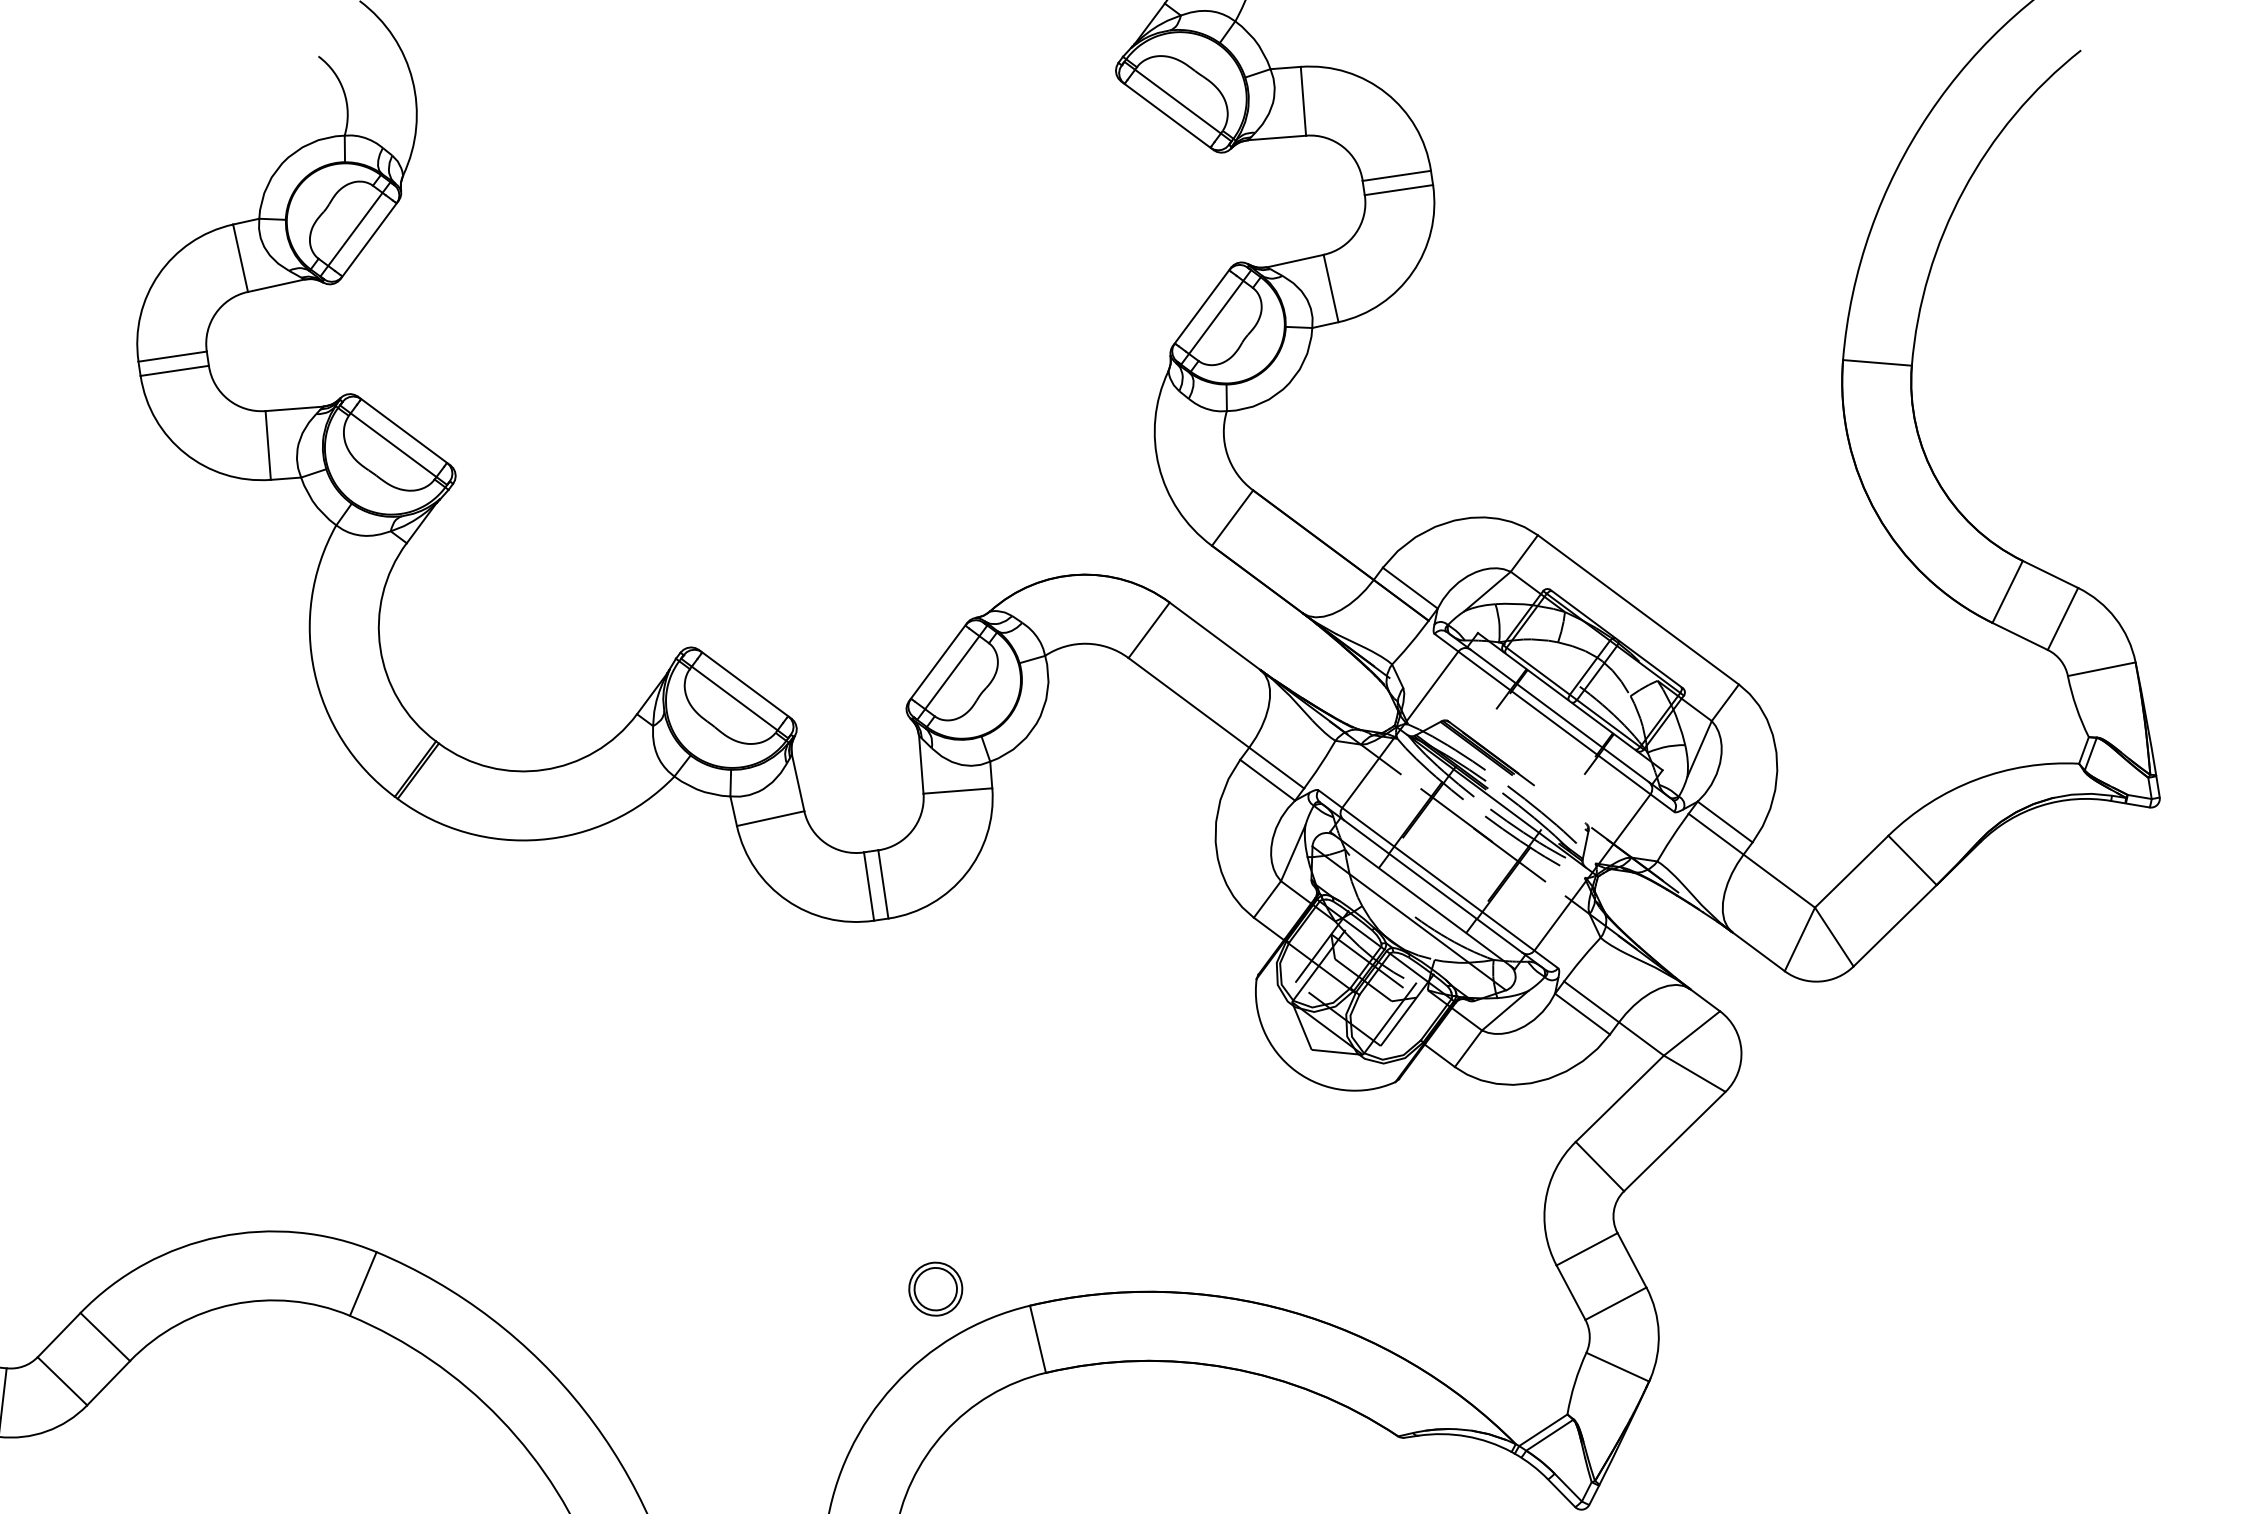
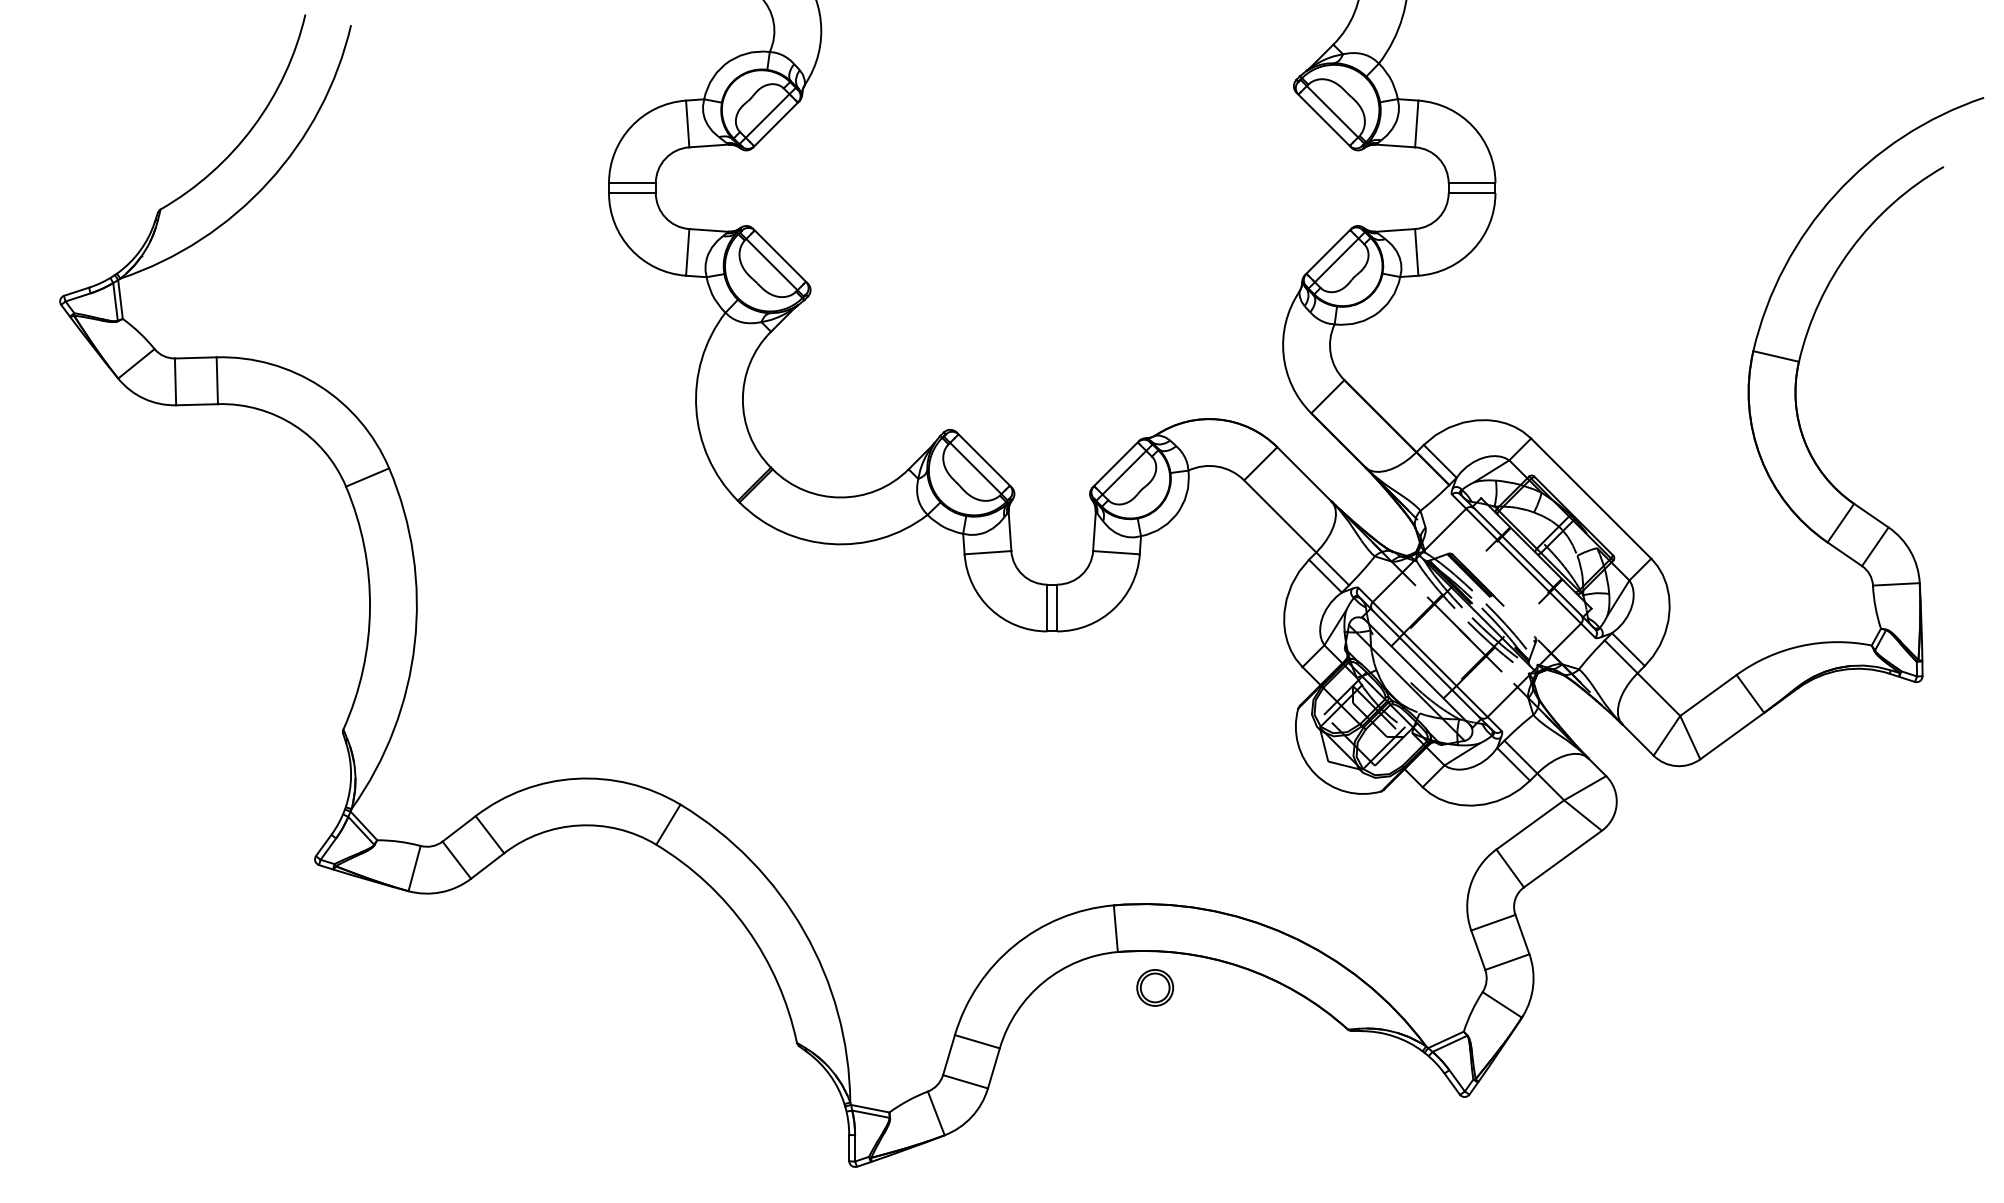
part: (936, 1288) -> (1155, 987), moved

